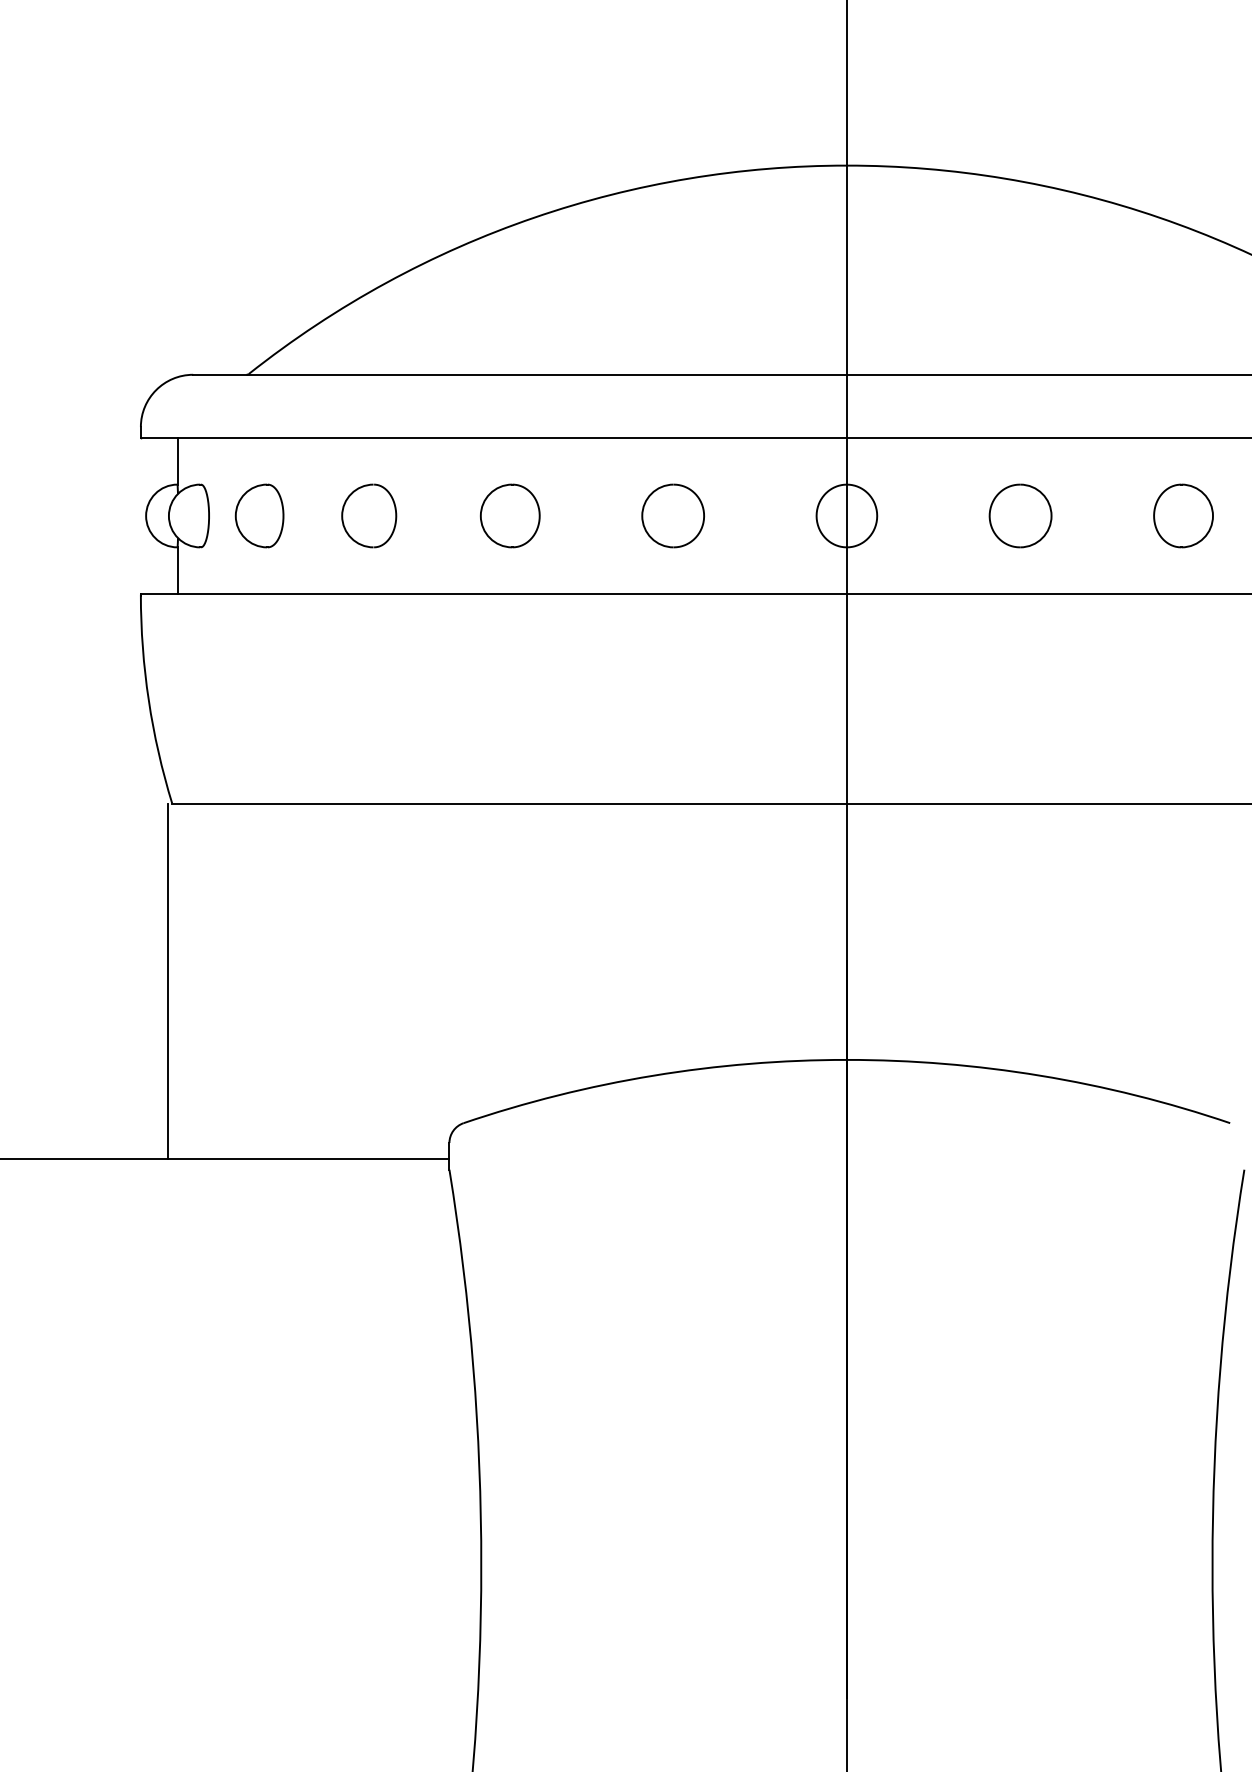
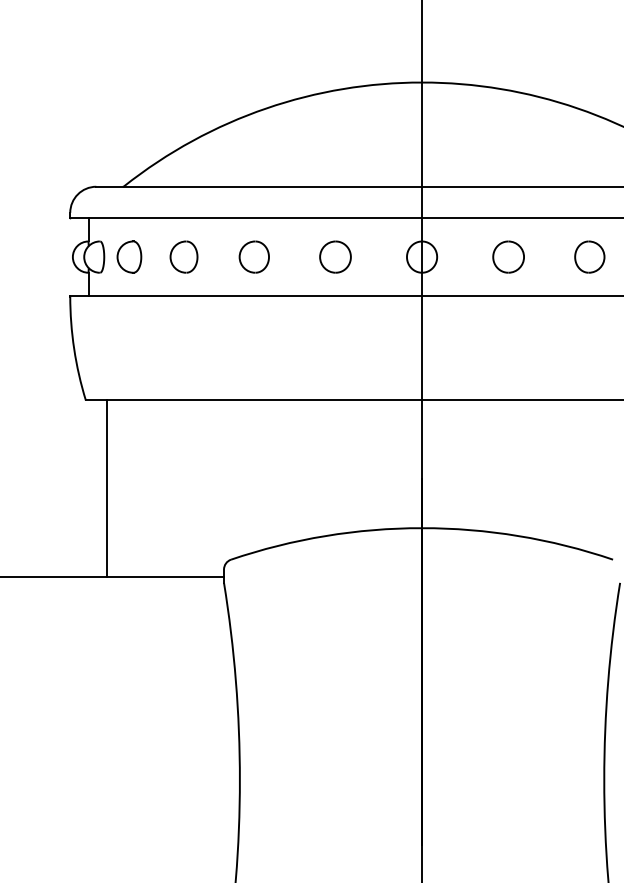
line: (167, 980) -> (106, 488), moved

